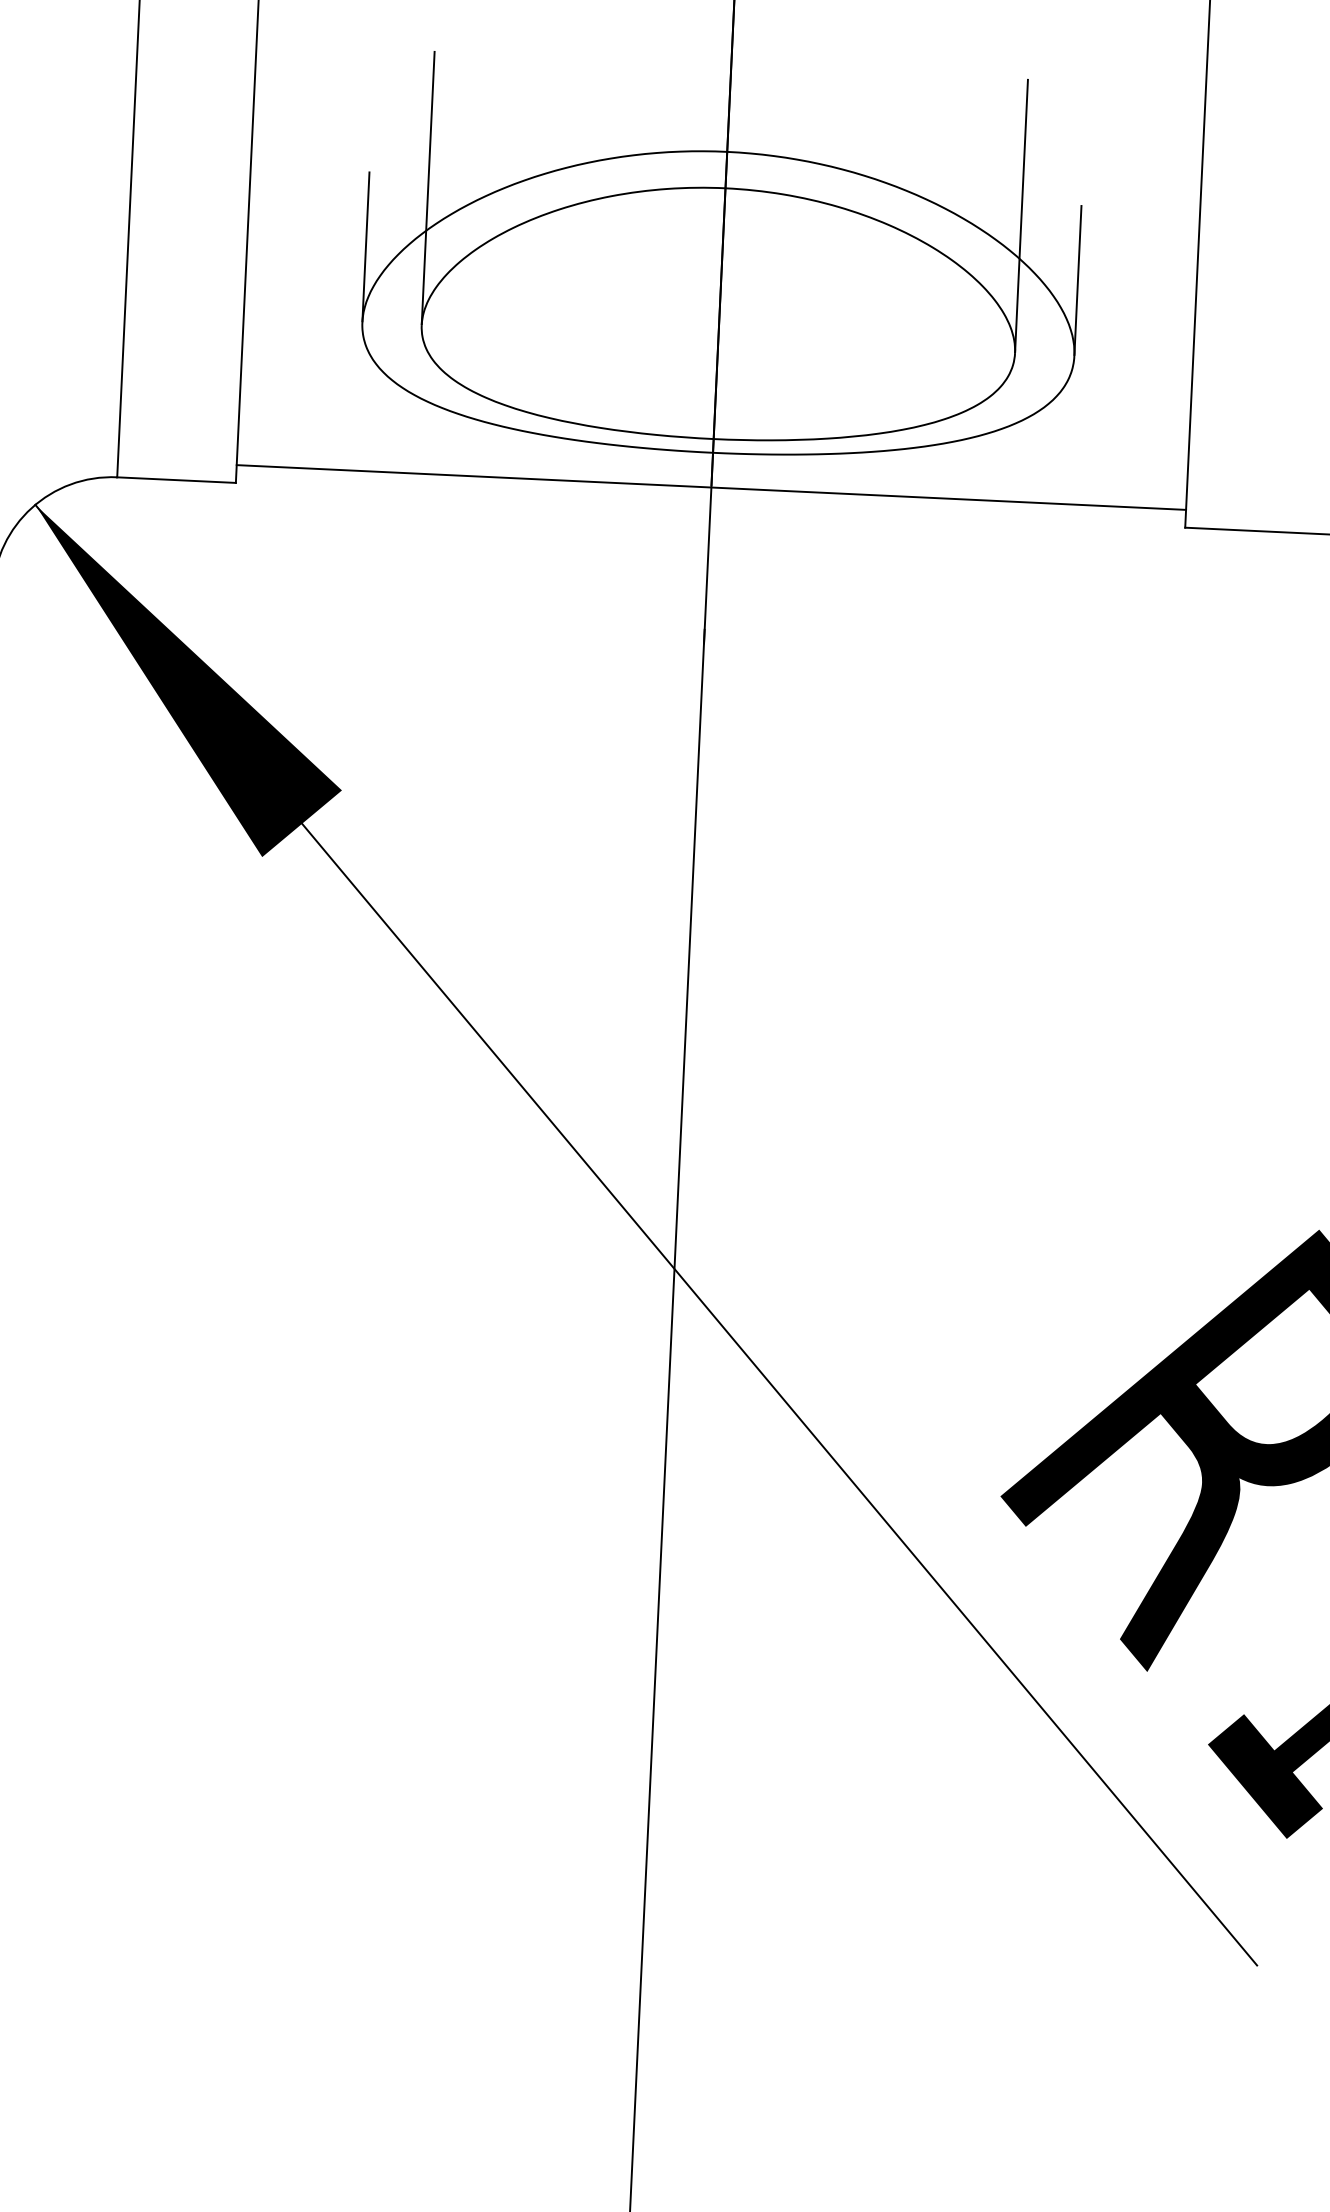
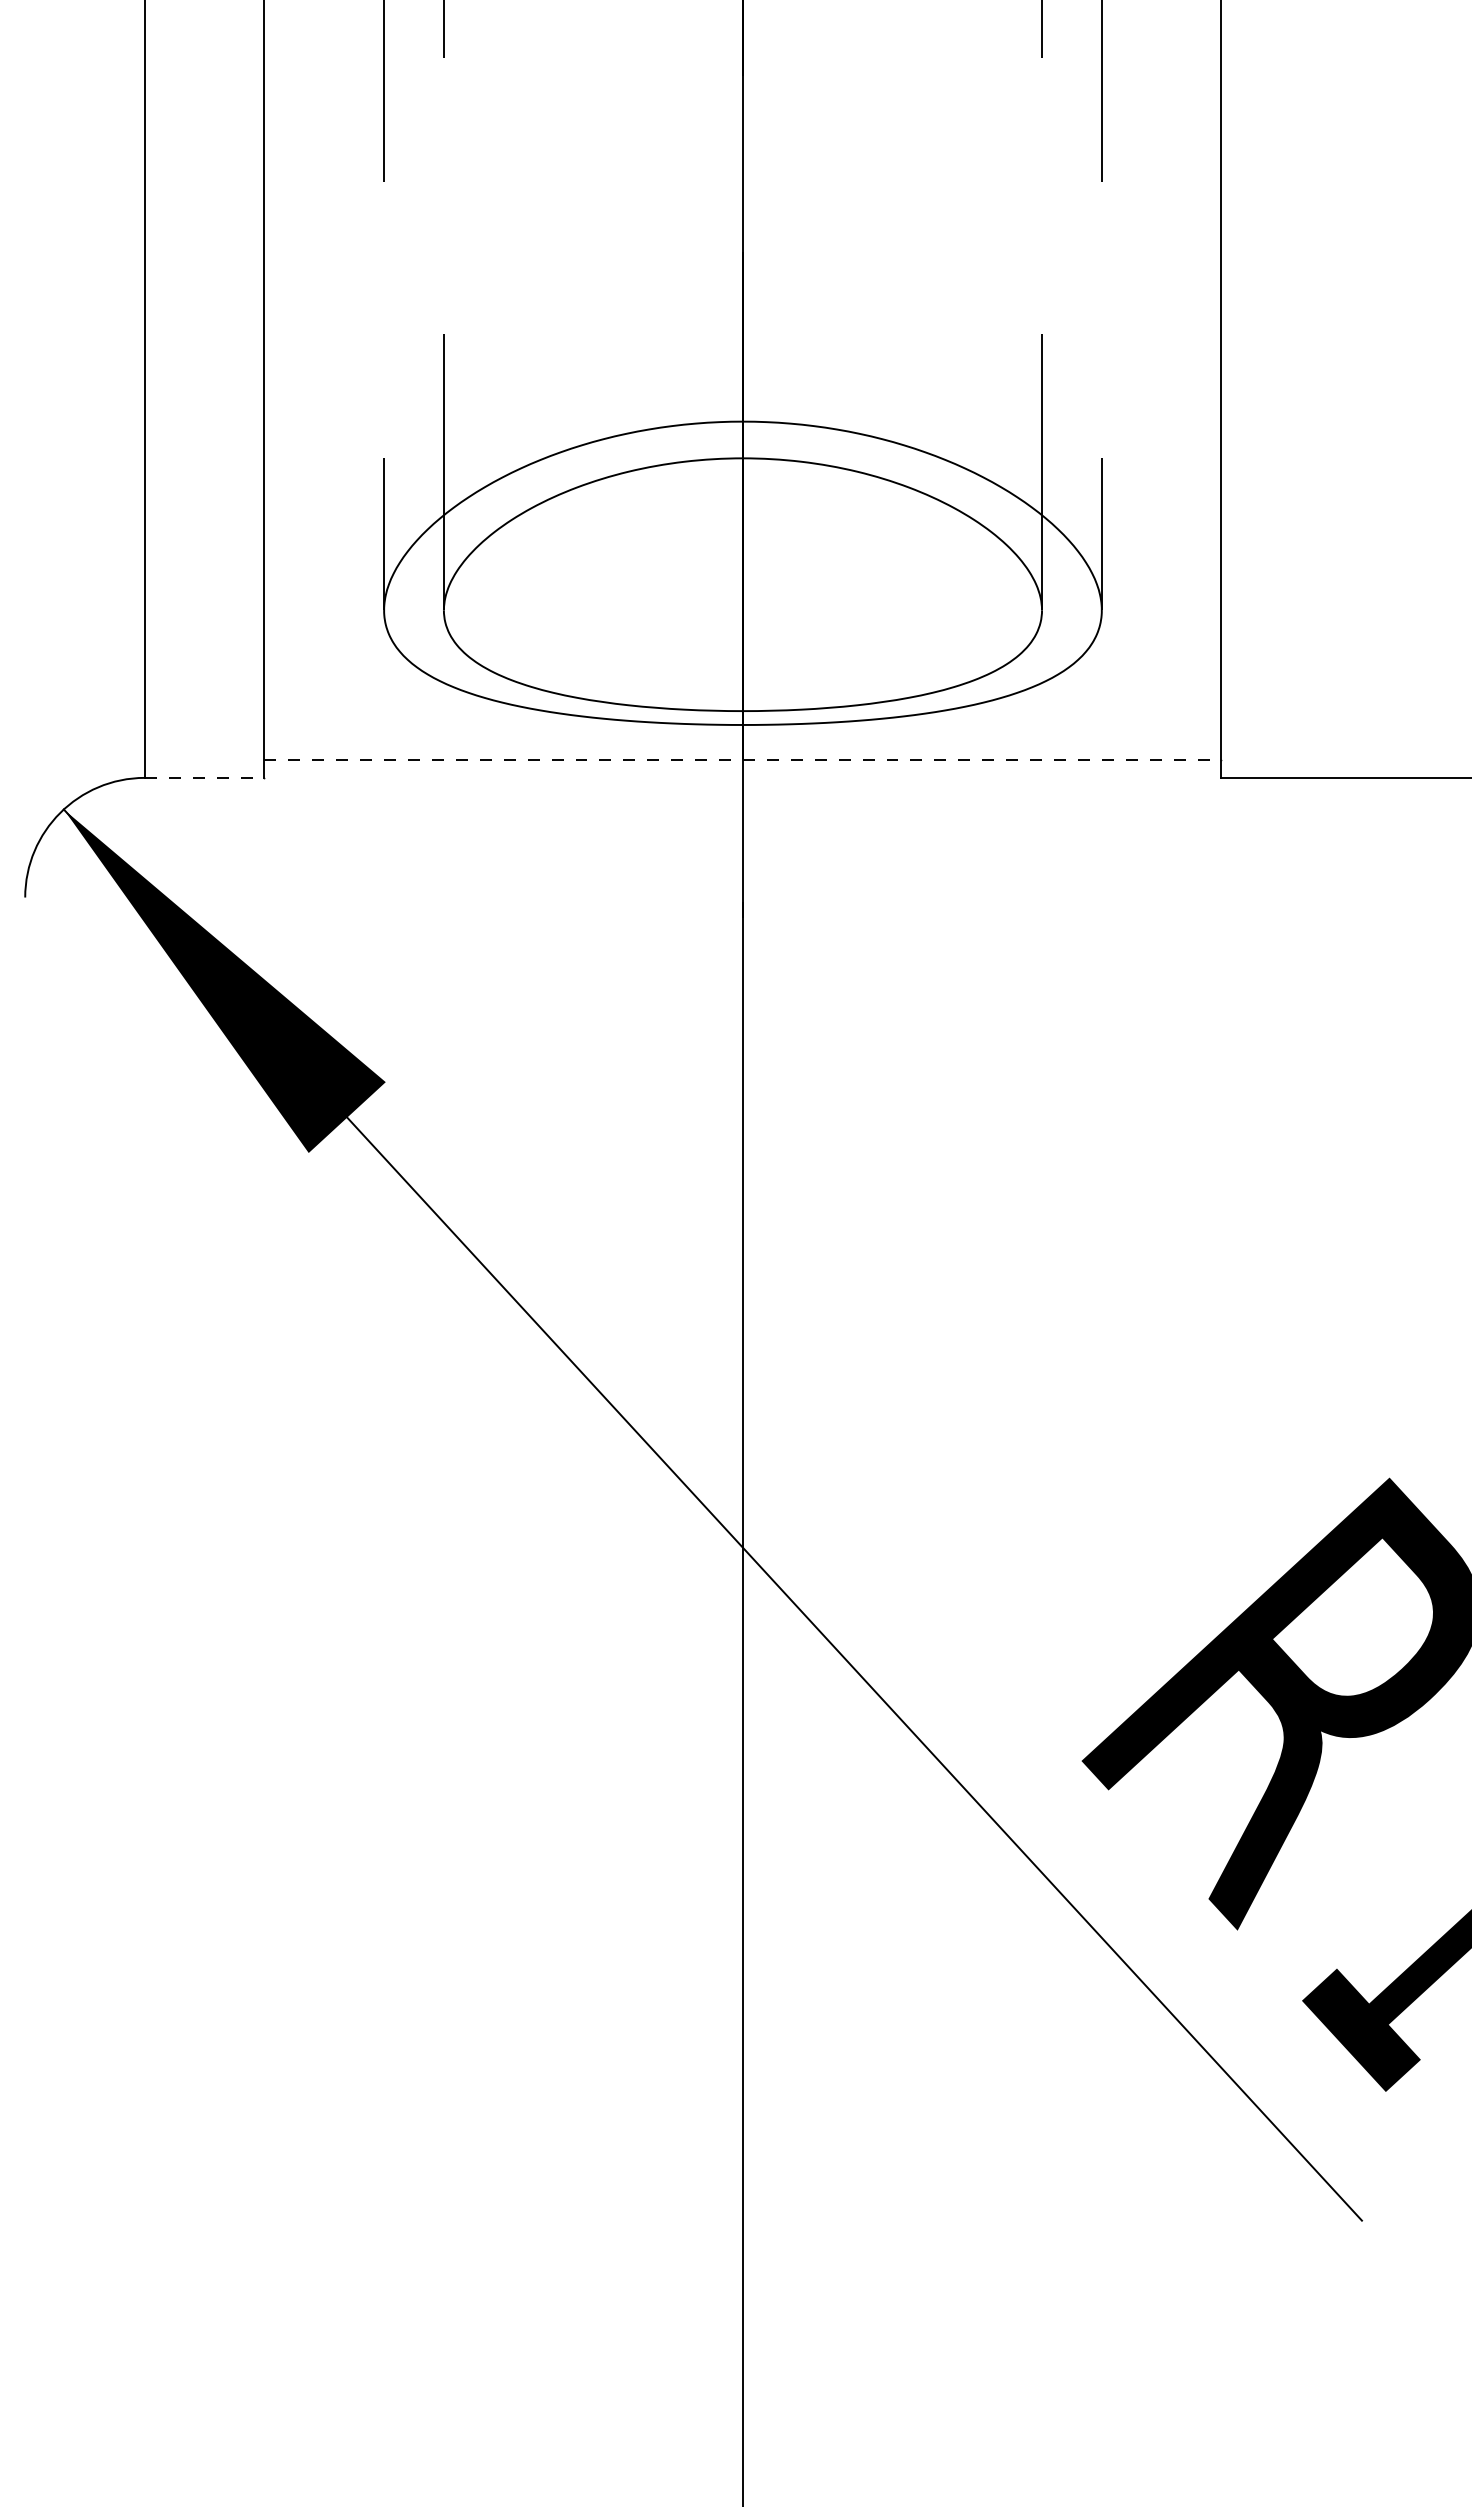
line: (176, 479) -> (204, 777), solid -> dashed
line: (711, 487) -> (743, 759), solid -> dashed

